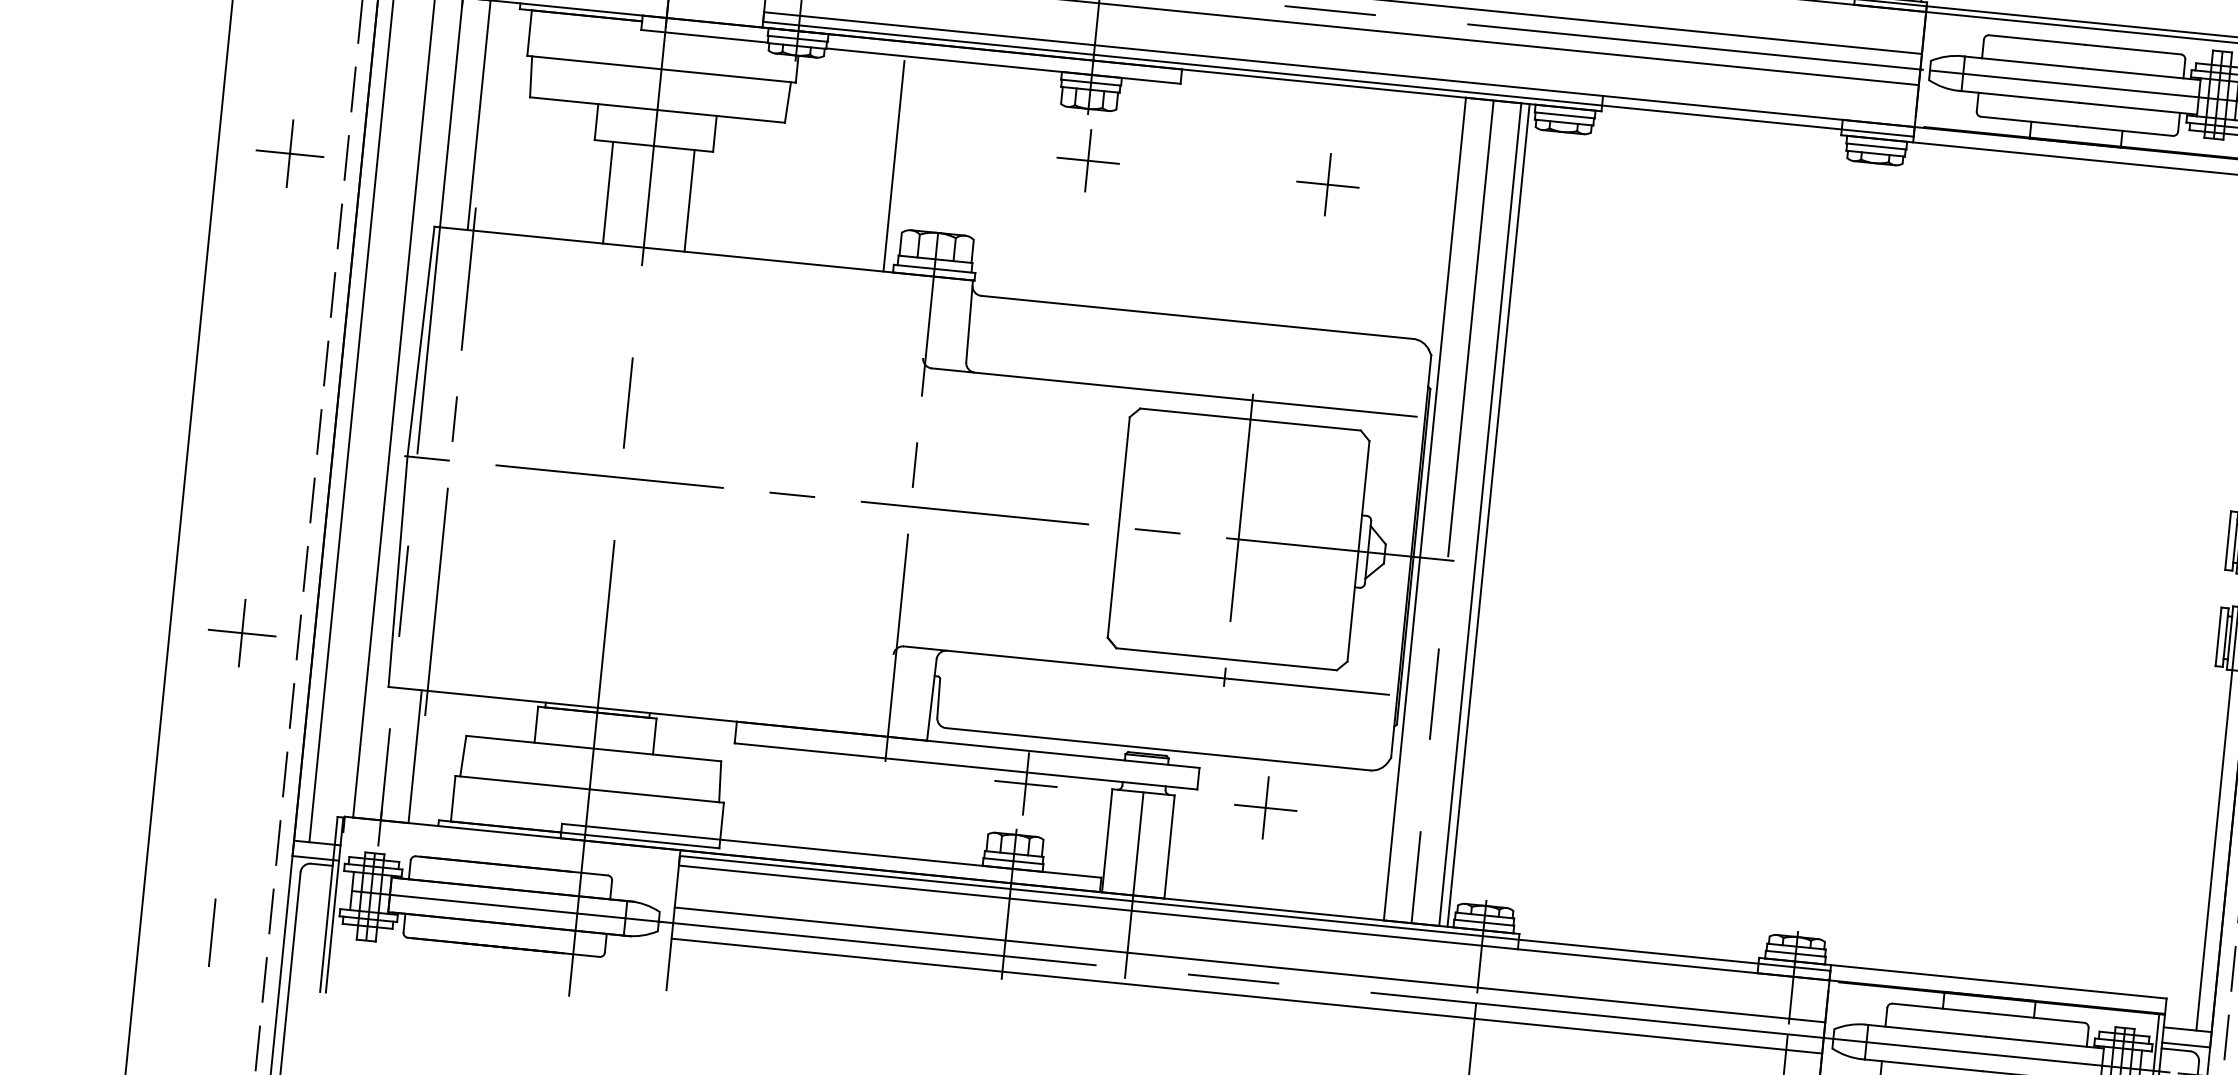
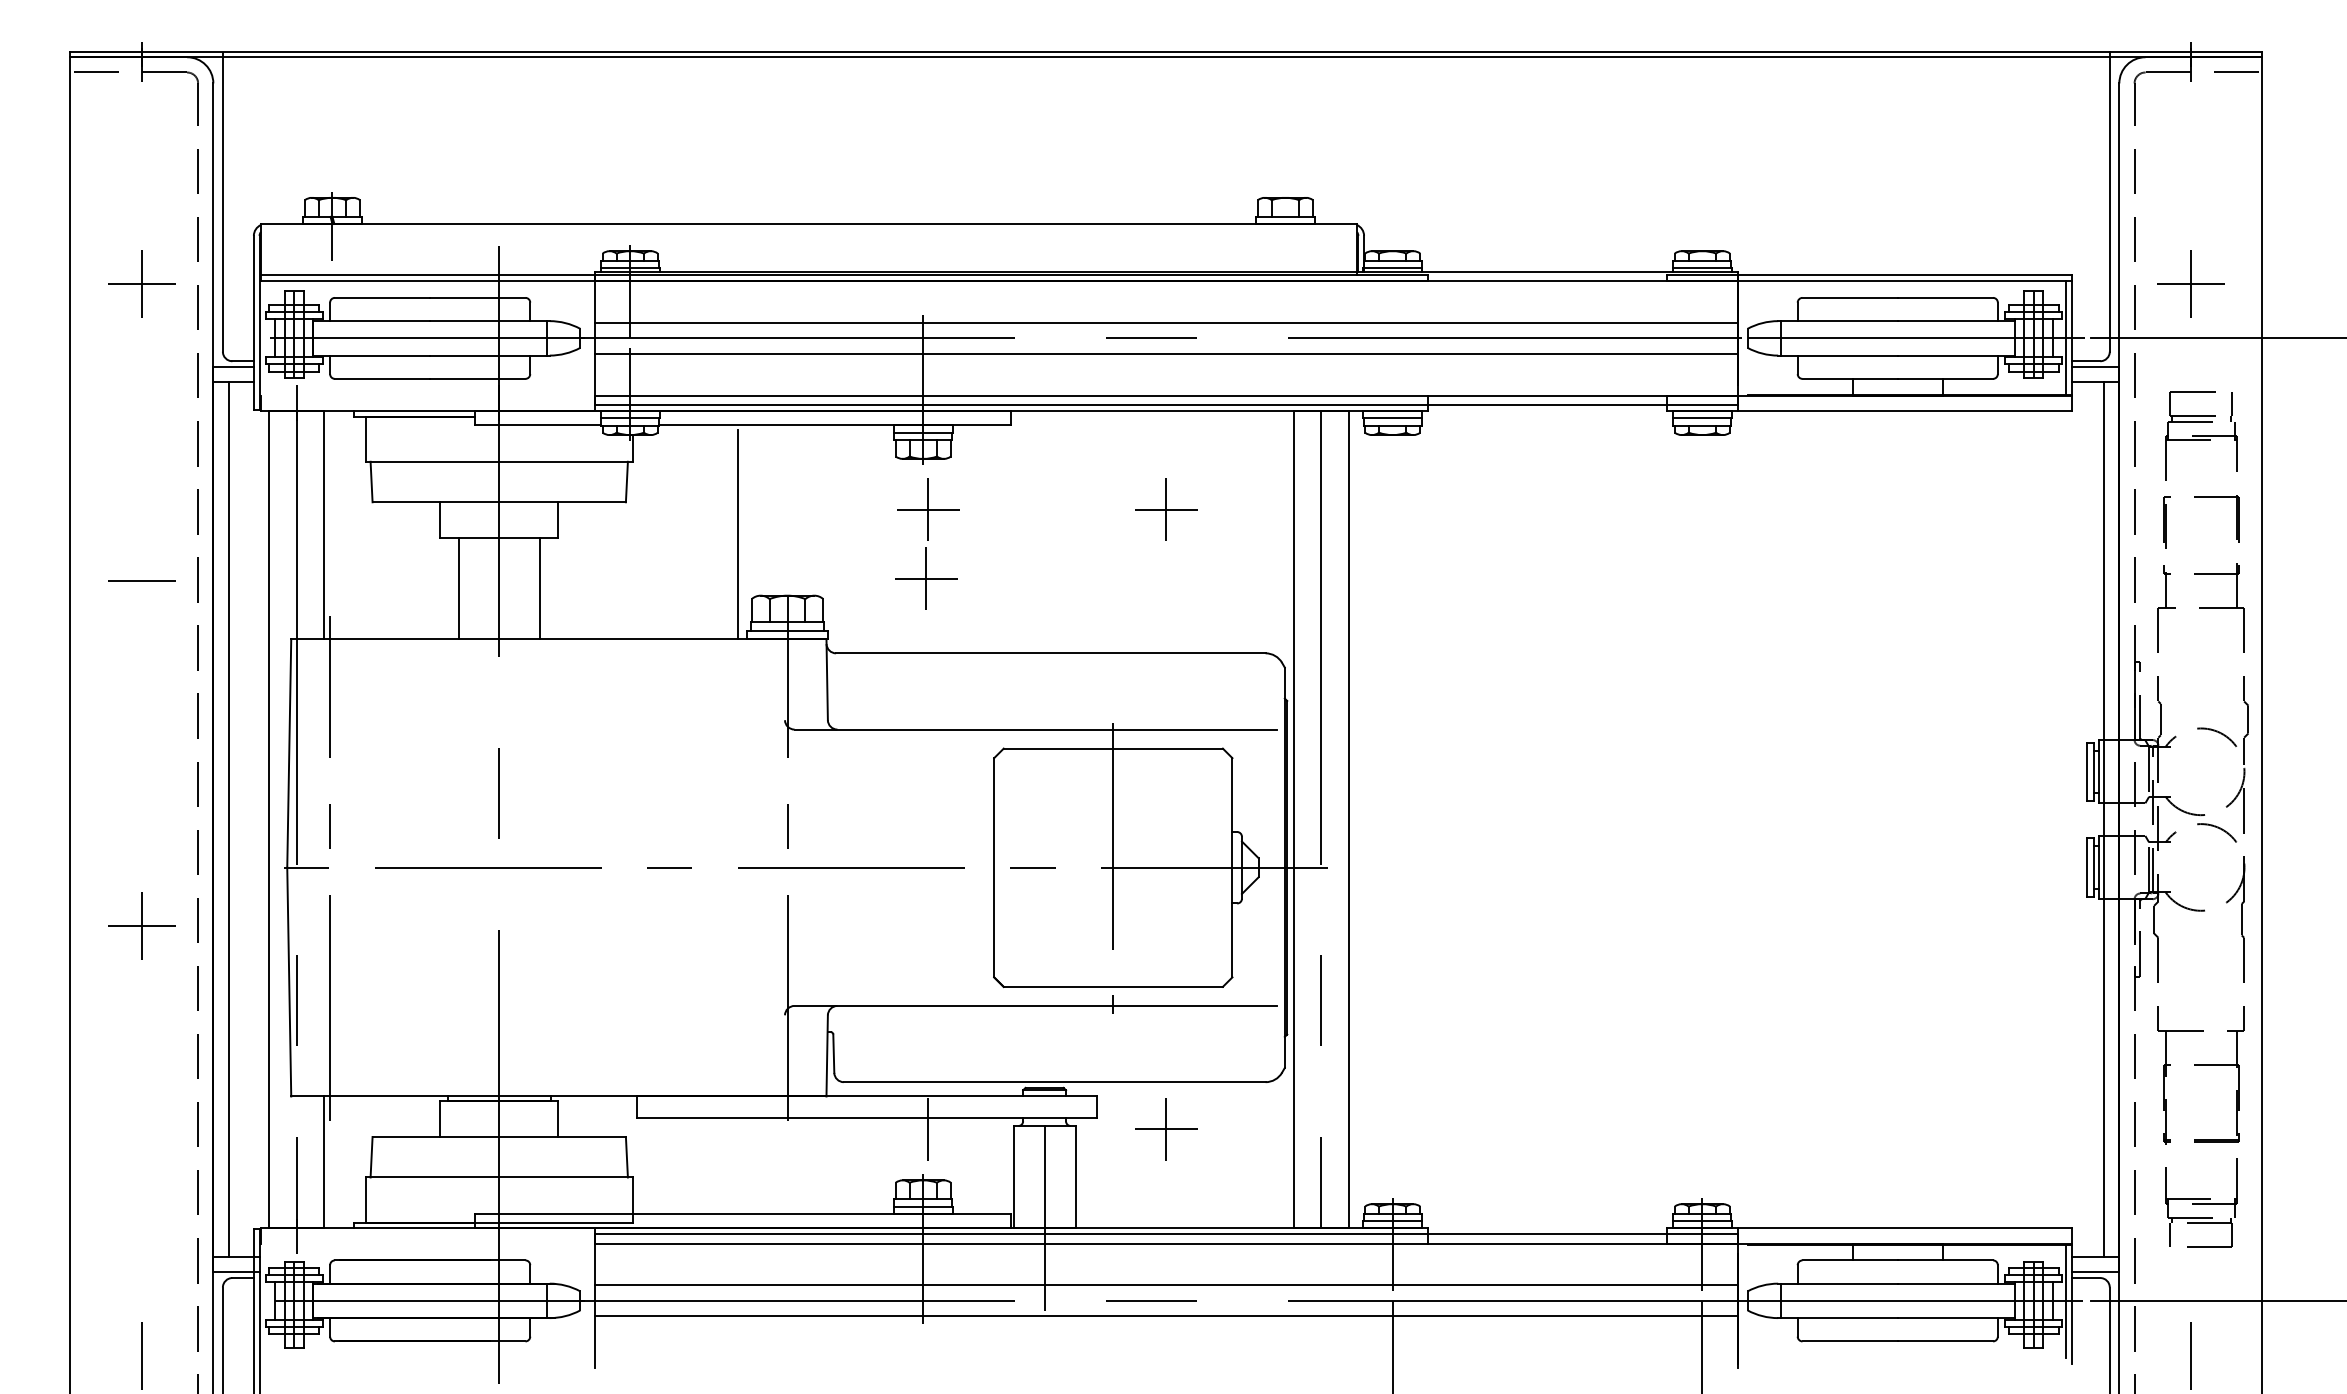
line: (289, 153) -> (141, 581), removed
part: (1079, 229) -> (926, 578), added
line: (1488, 515) -> (1356, 819), removed
part: (241, 632) -> (141, 925), moved
line: (1025, 784) -> (927, 1129), removed

